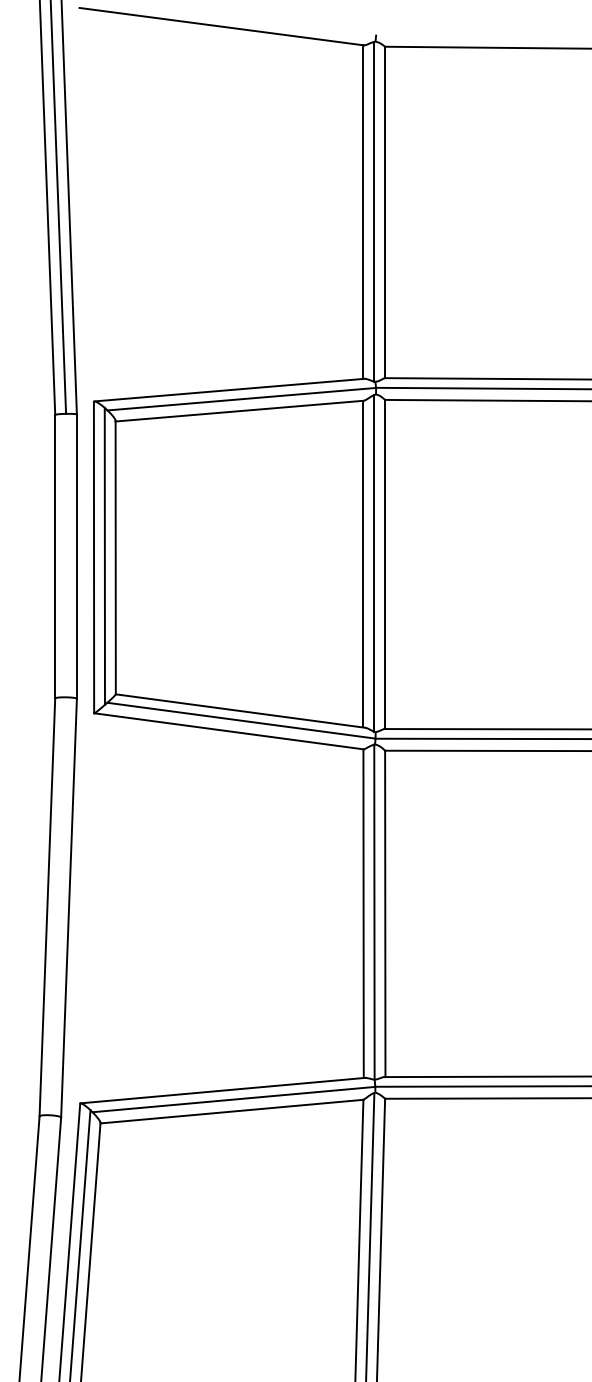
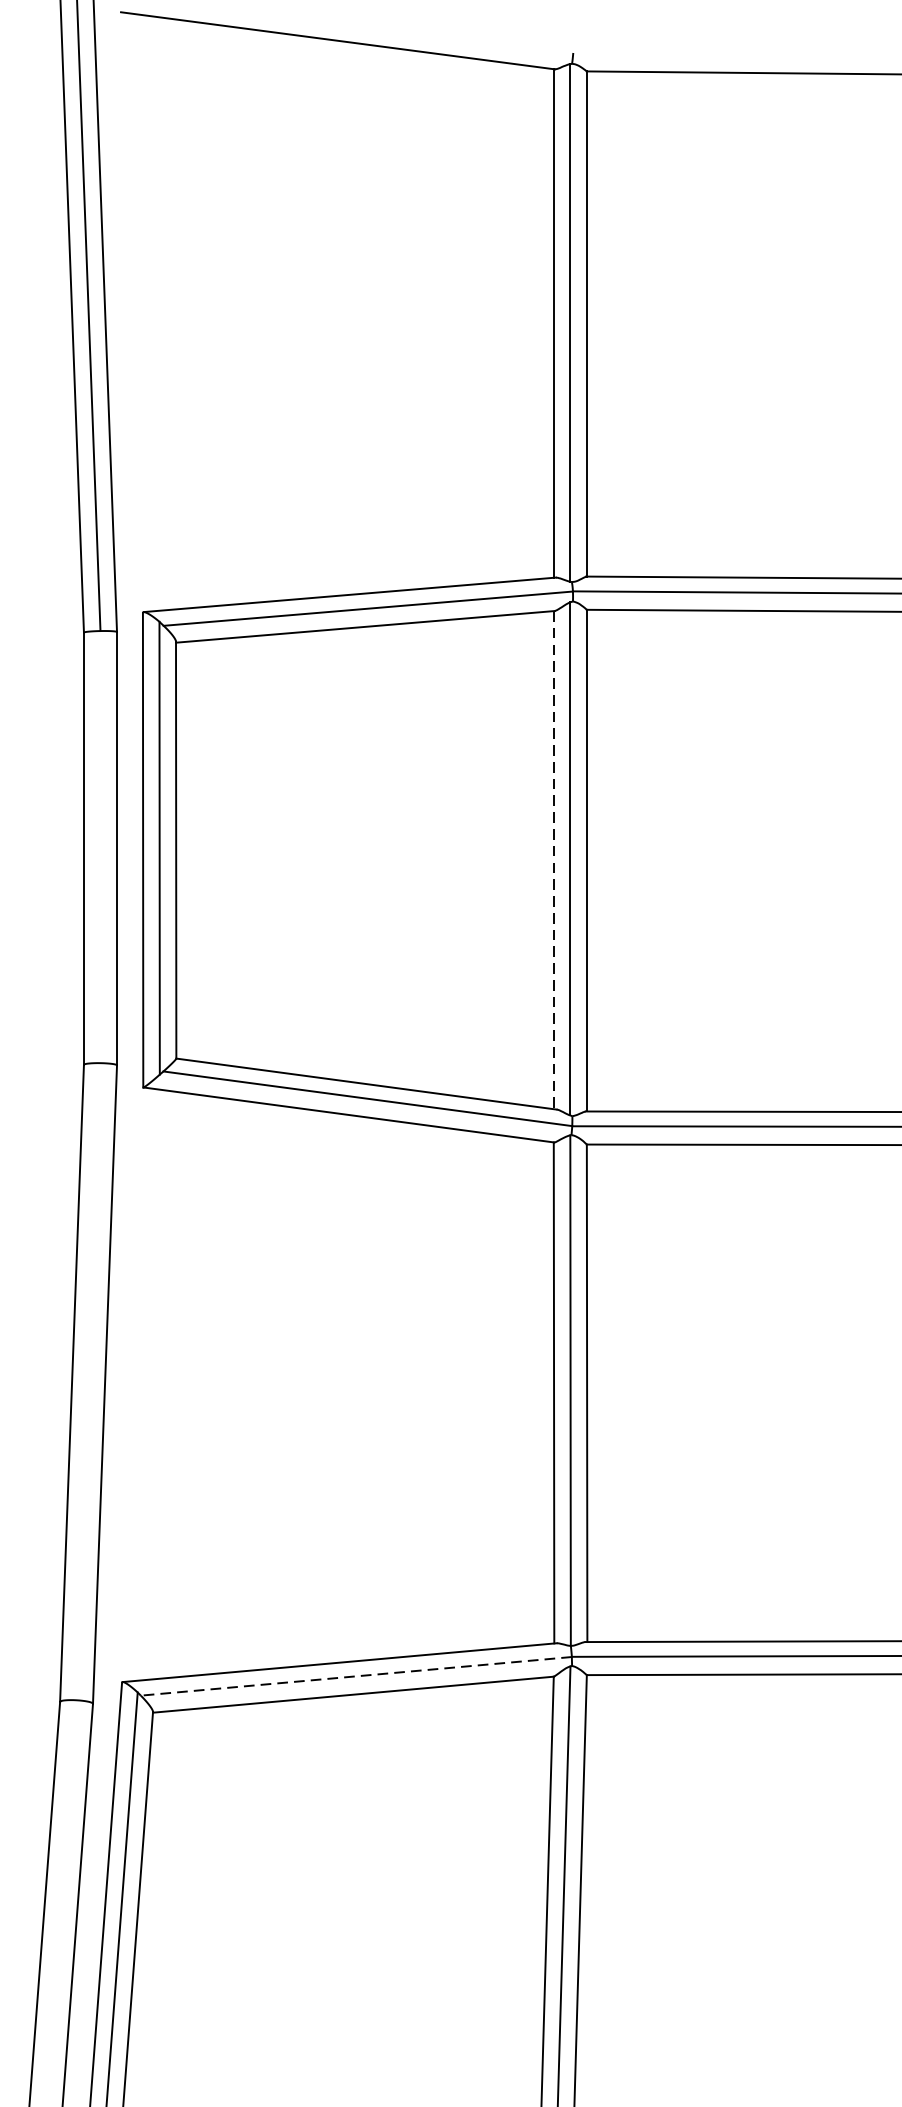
line: (363, 564) -> (553, 860), solid -> dashed
line: (233, 1099) -> (355, 1676), solid -> dashed

